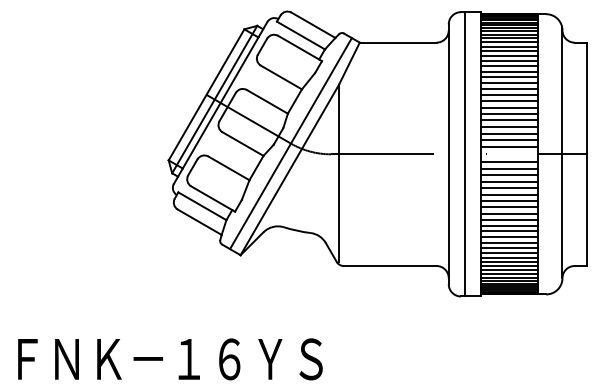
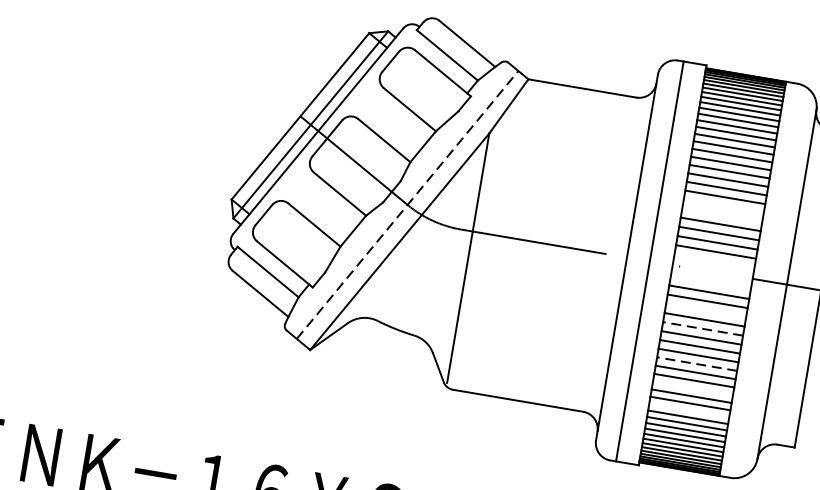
line: (509, 107) -> (723, 206), removed
line: (509, 113) -> (722, 214), removed
line: (290, 143) -> (406, 204), solid -> dashed
line: (509, 146) -> (714, 261), removed
line: (509, 162) -> (710, 283), removed
line: (509, 181) -> (705, 310), removed
line: (509, 194) -> (702, 328), solid -> dashed
line: (509, 219) -> (696, 363), solid -> dashed
line: (509, 237) -> (692, 389), removed
line: (509, 252) -> (689, 410), removed

